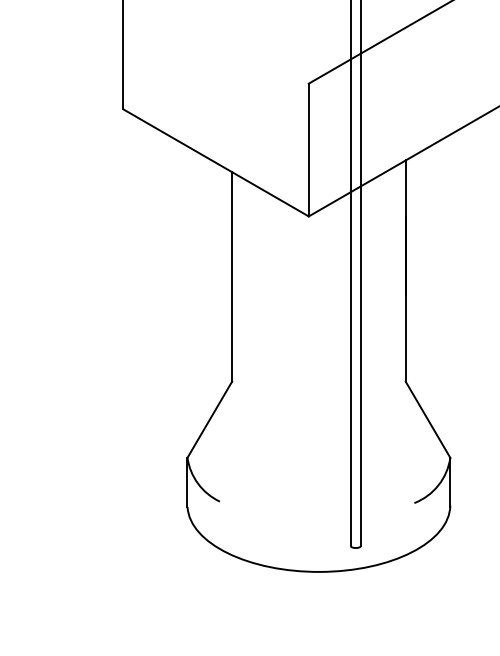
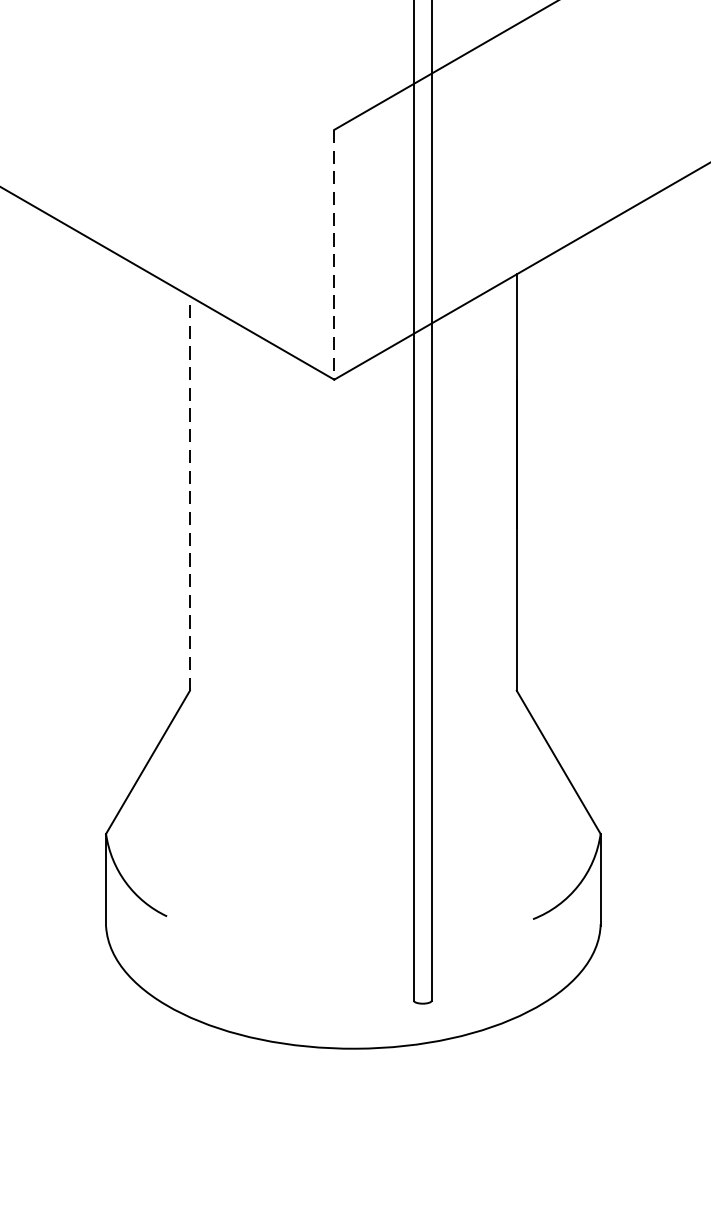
line: (308, 150) -> (333, 255), solid -> dashed
line: (232, 276) -> (190, 492), solid -> dashed

